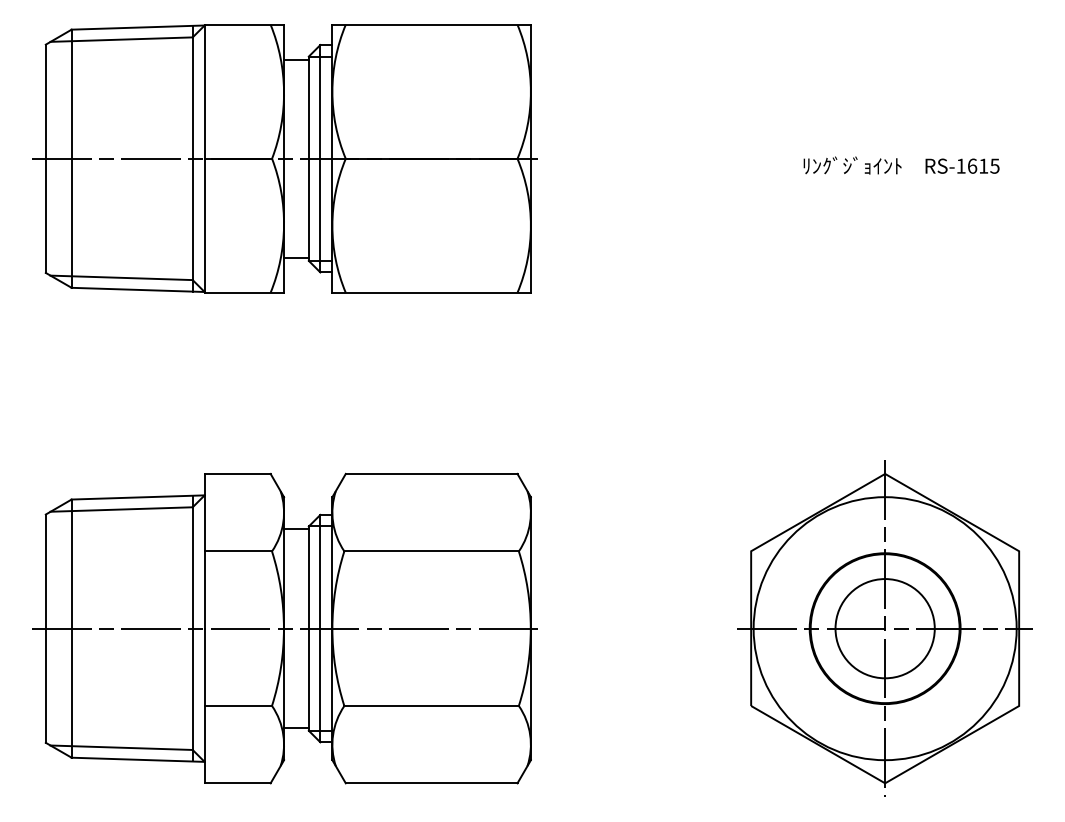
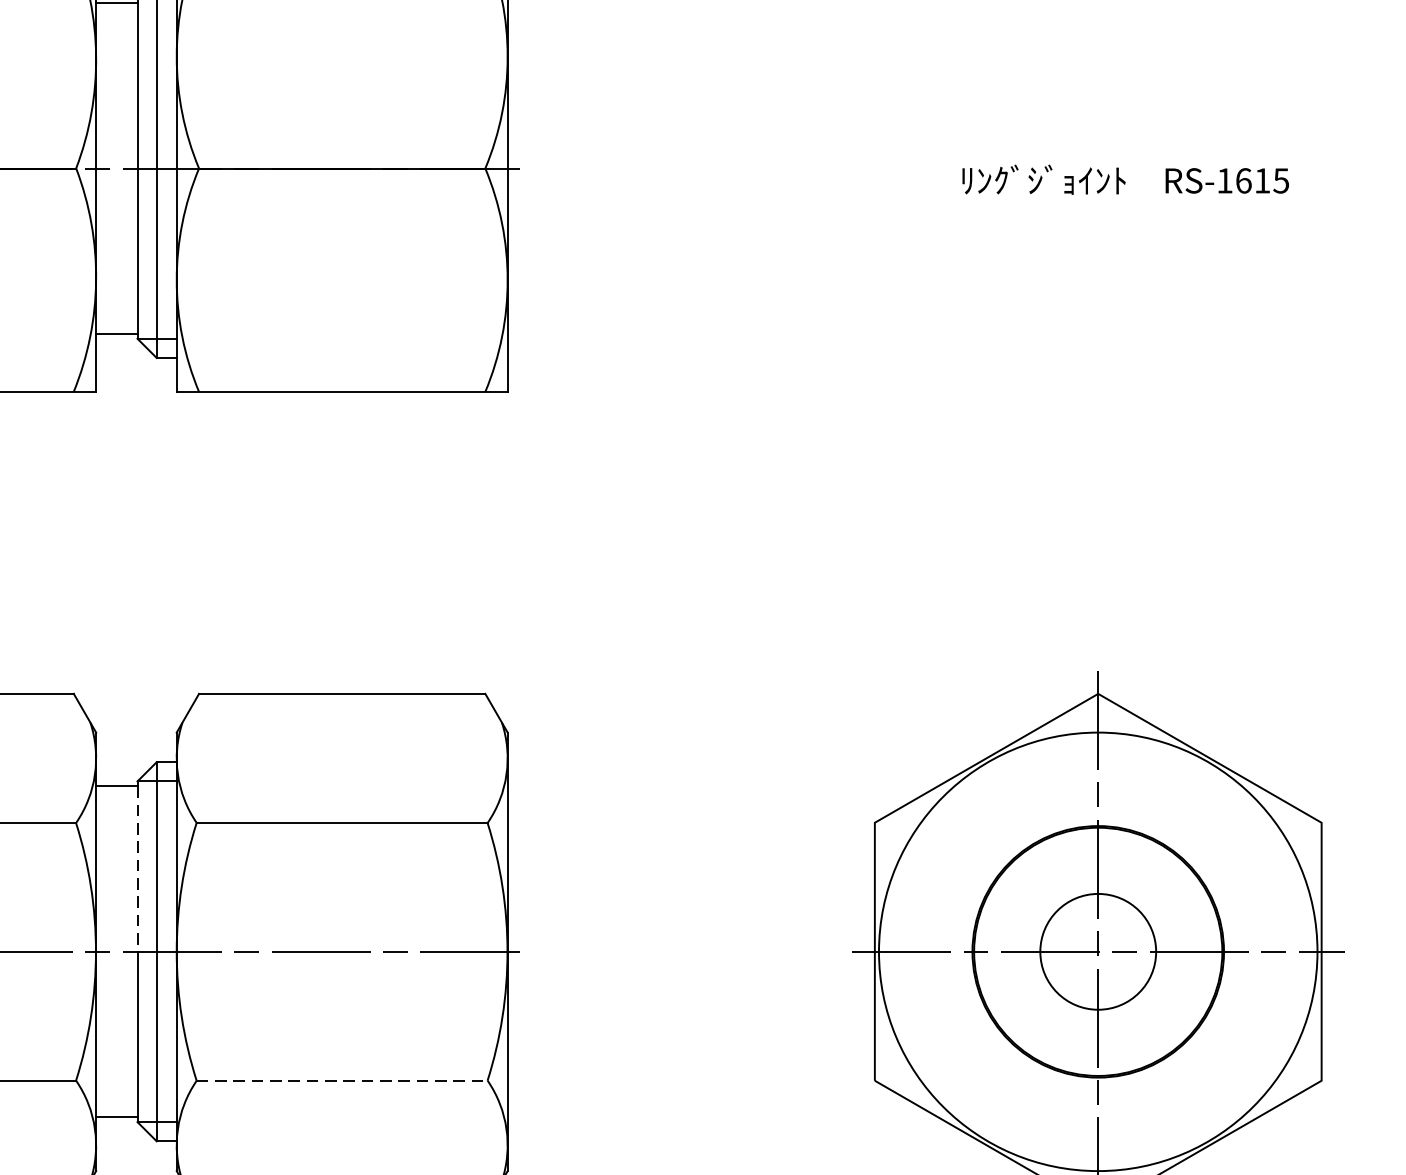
line: (308, 579) -> (136, 869), solid -> dashed
circle: (884, 628) -> (1097, 951), size x0.7
line: (432, 706) -> (343, 1081), solid -> dashed

